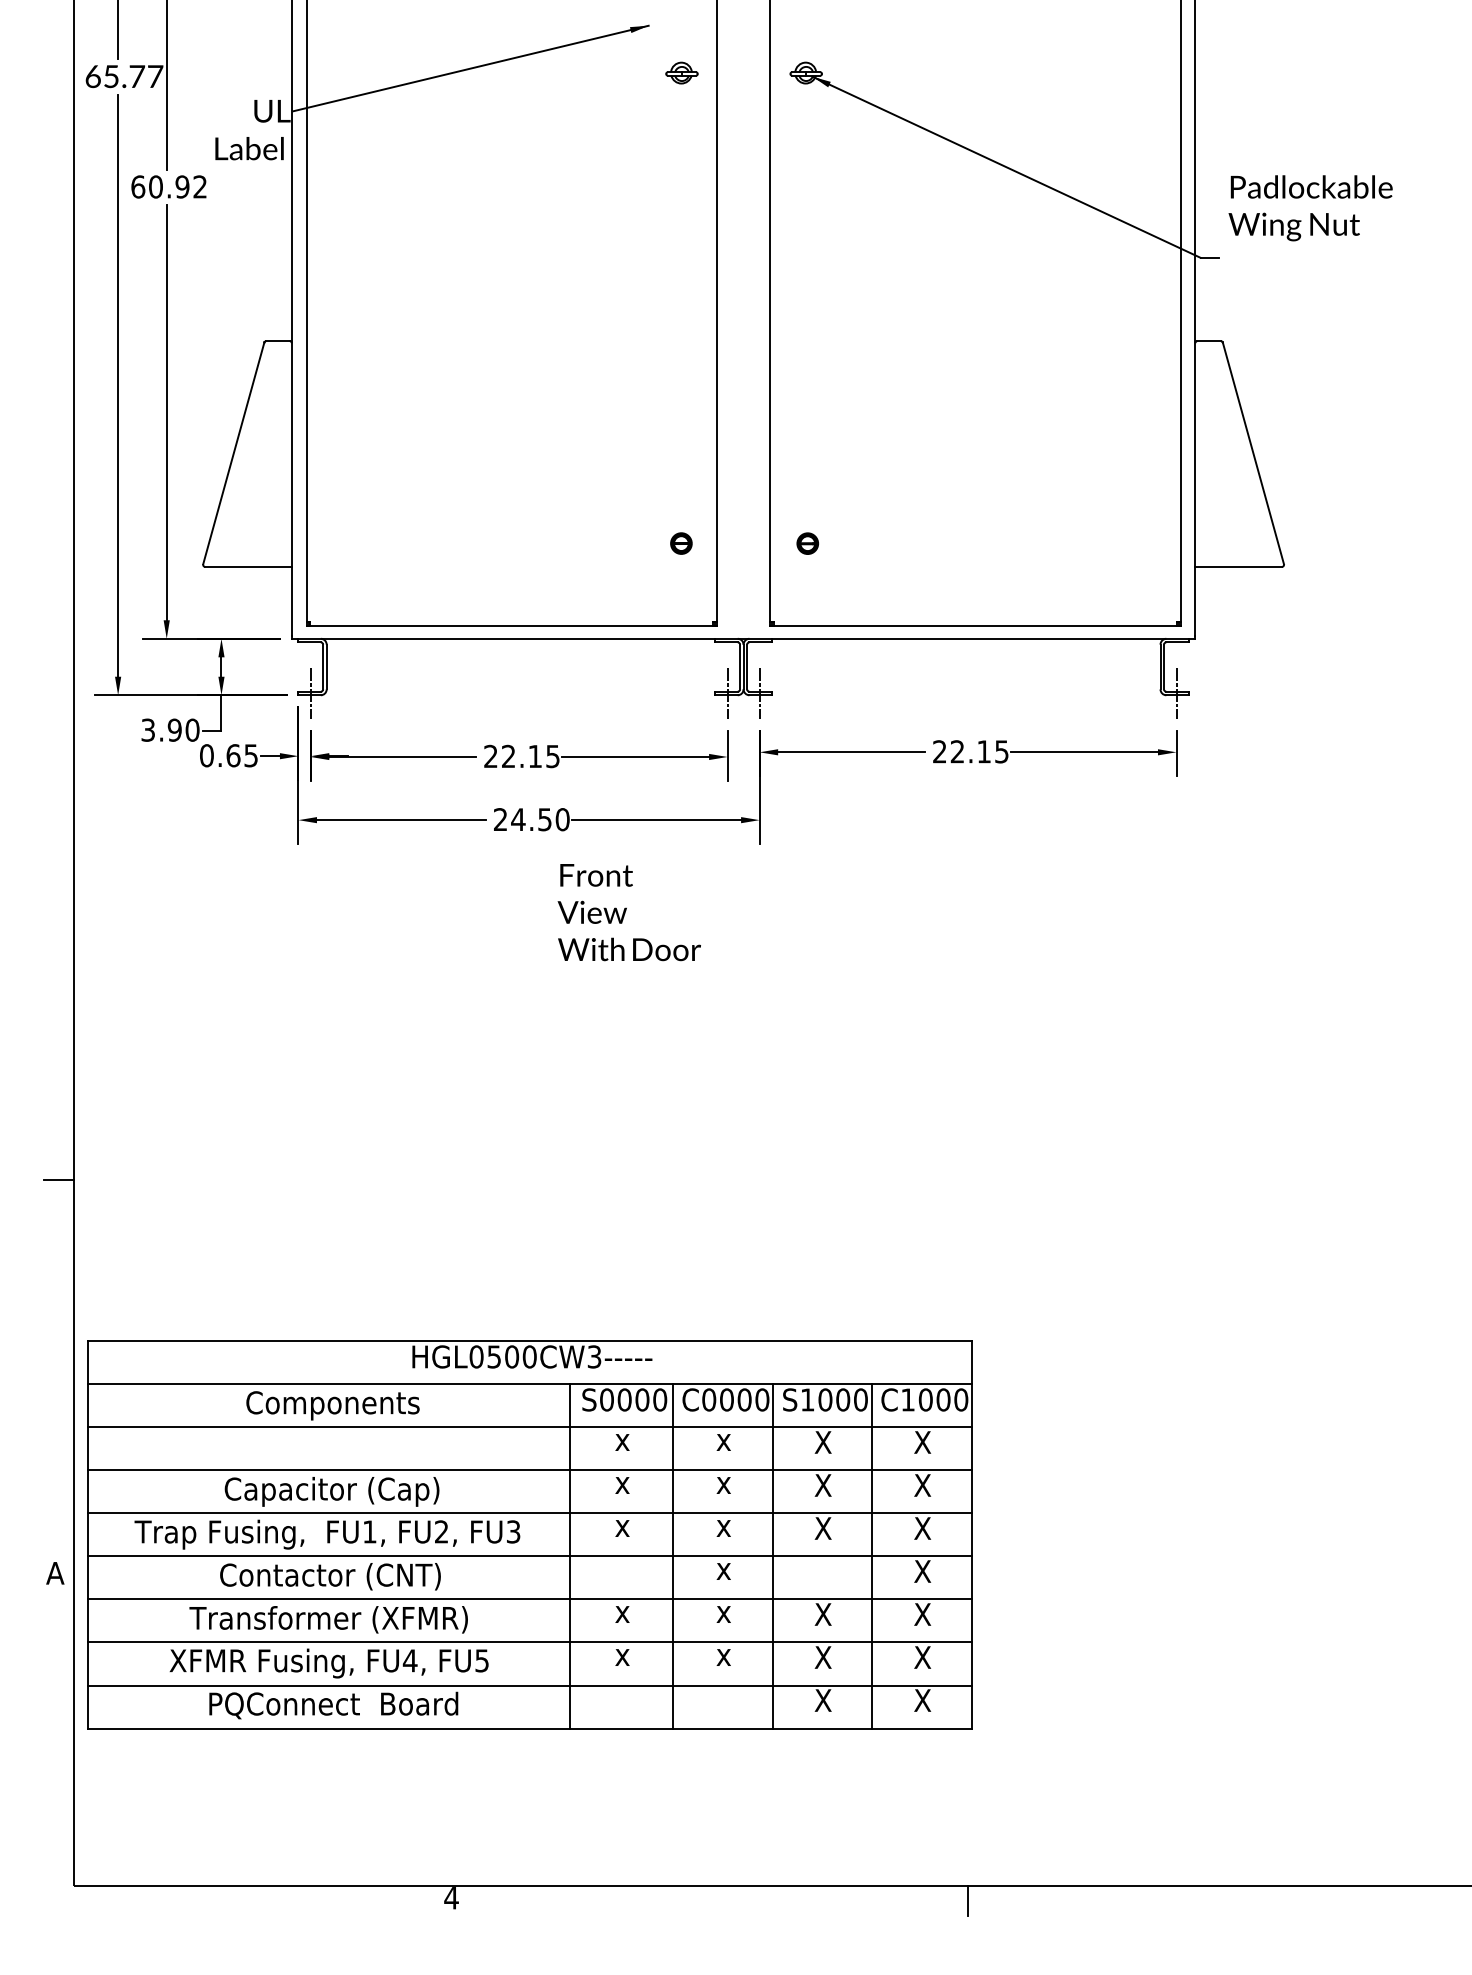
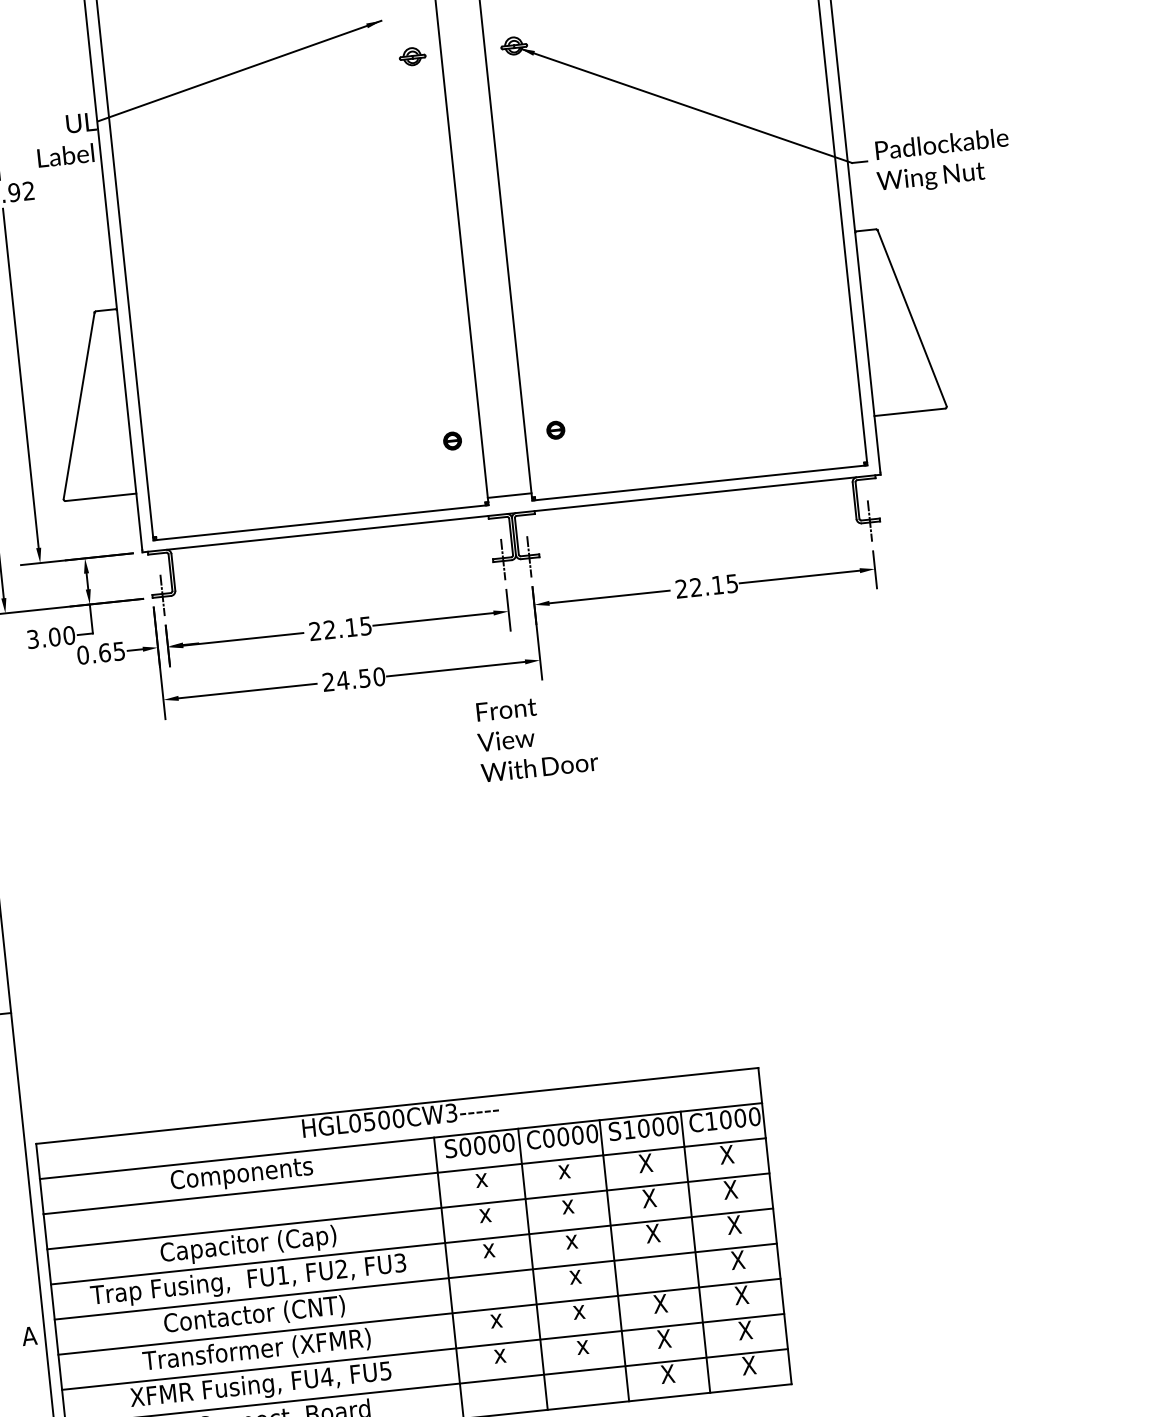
text: (1310, 208) -> (942, 161), moved
line: (743, 616) -> (509, 495), added
text: (174, 730) -> (54, 637), 3.90 -> 3.00
text: (628, 912) -> (535, 737), moved

